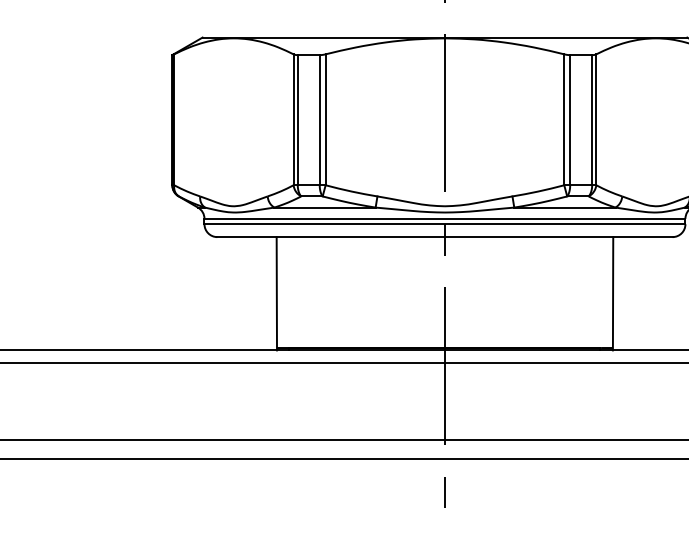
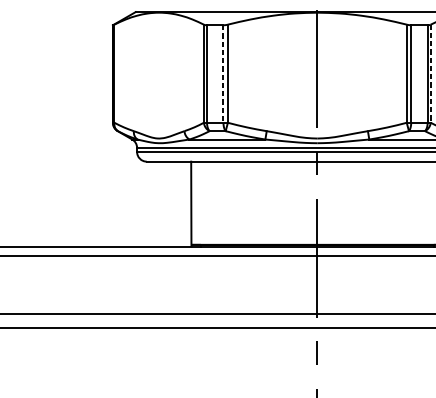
line: (319, 120) -> (223, 74), solid -> dashed
line: (596, 120) -> (430, 74), solid -> dashed

